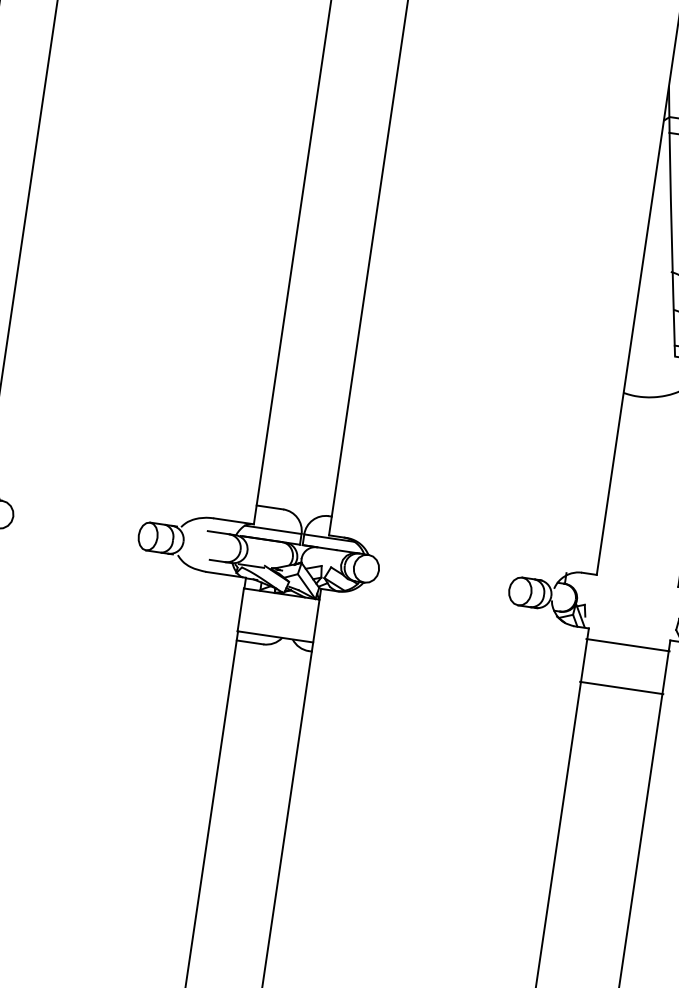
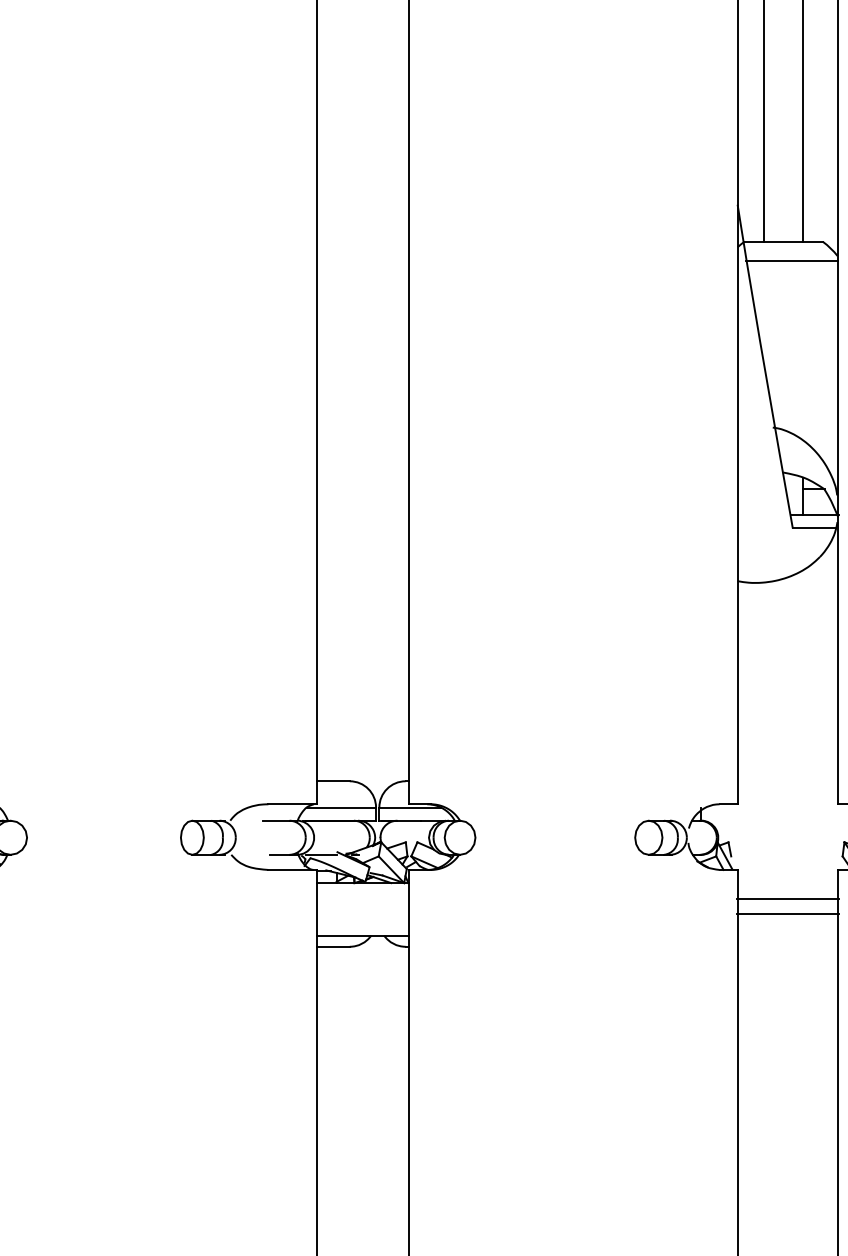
line: (627, 645) -> (787, 914), moved
line: (621, 687) -> (787, 898), moved

